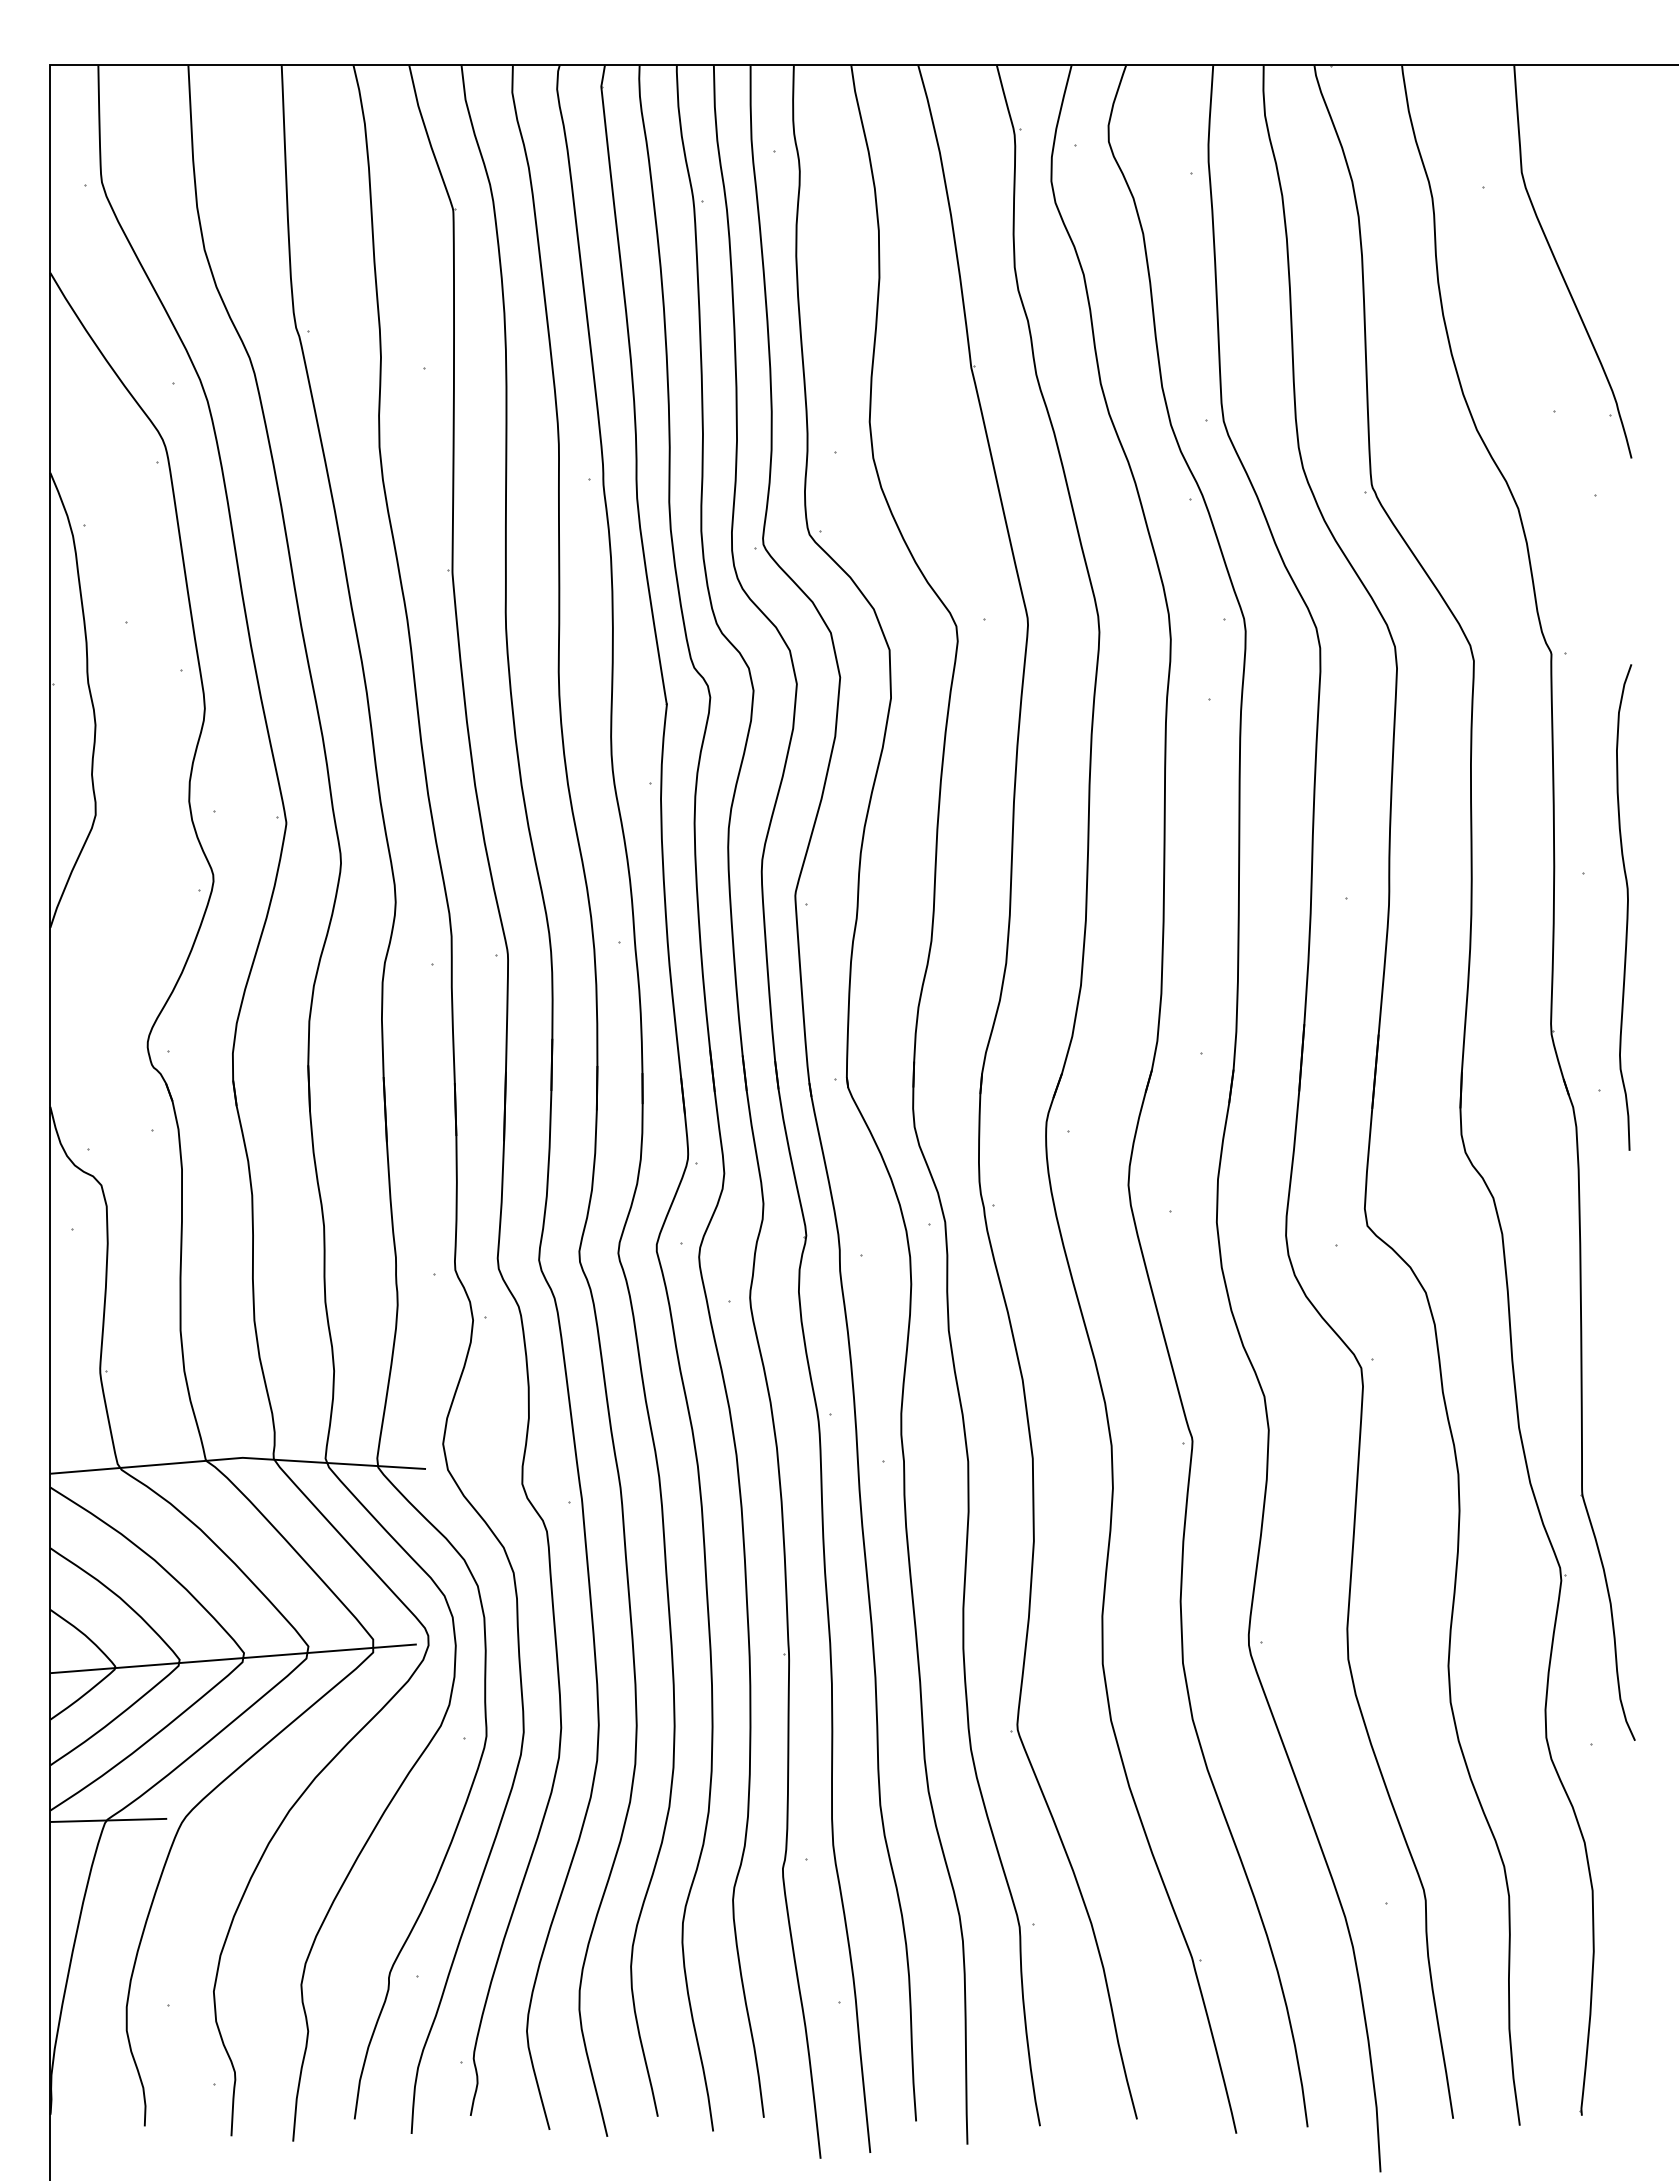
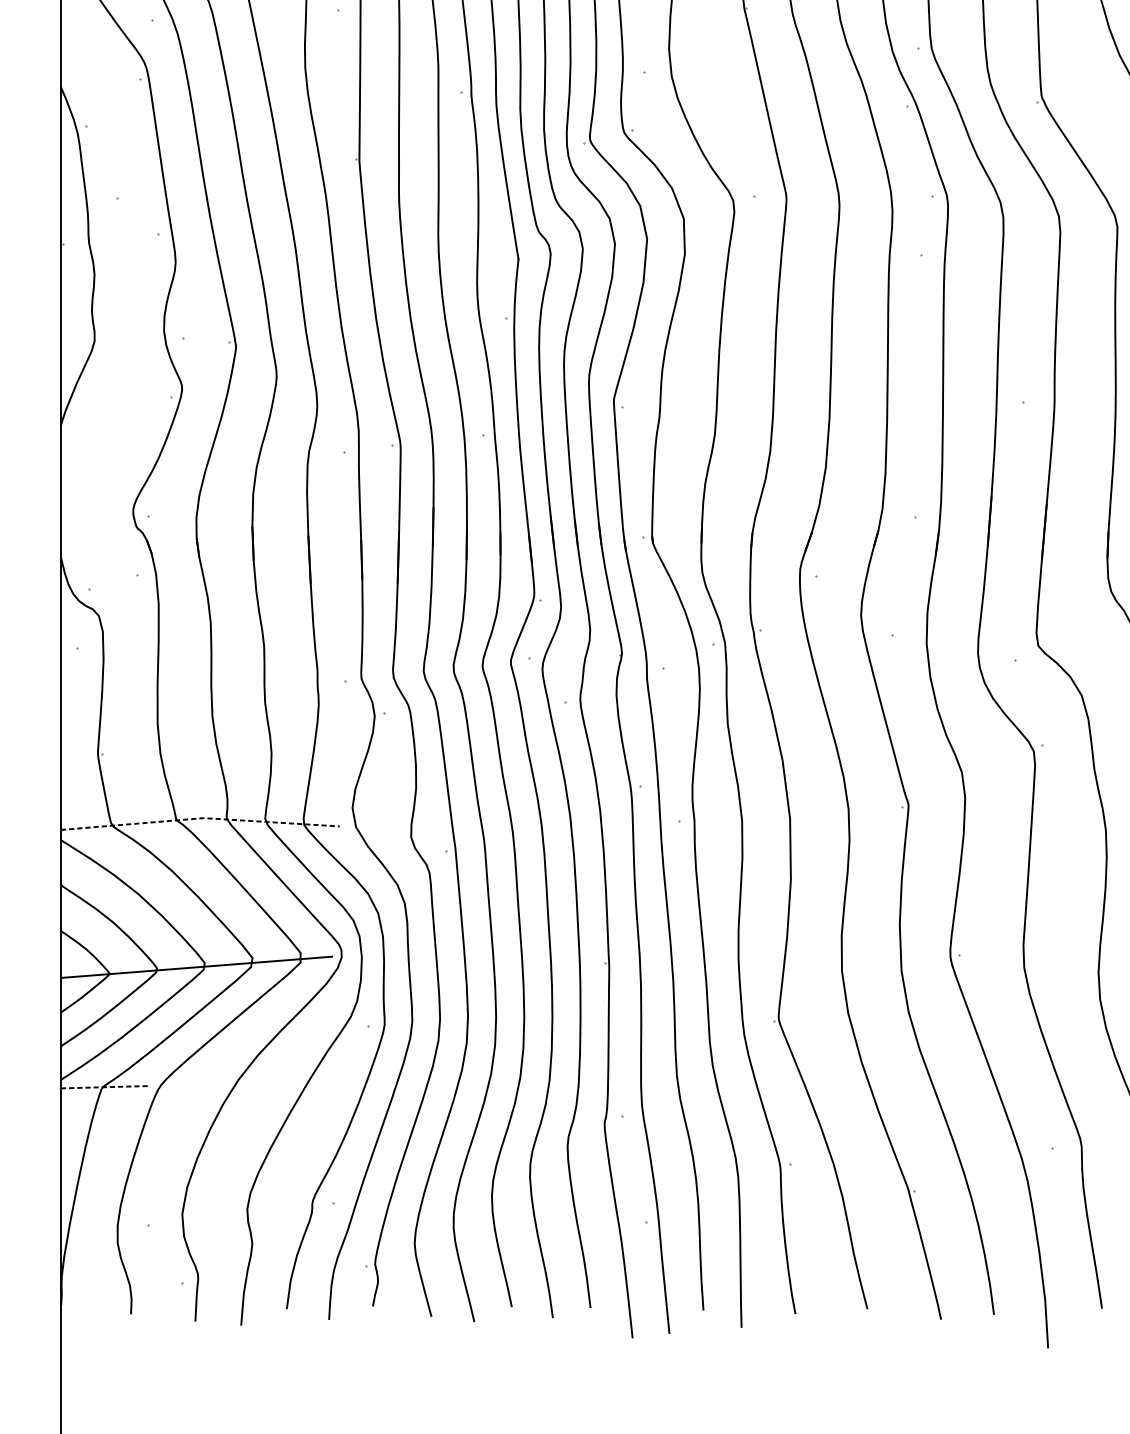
line: (238, 1458) -> (200, 818), solid -> dashed
line: (108, 1820) -> (104, 1087), solid -> dashed

